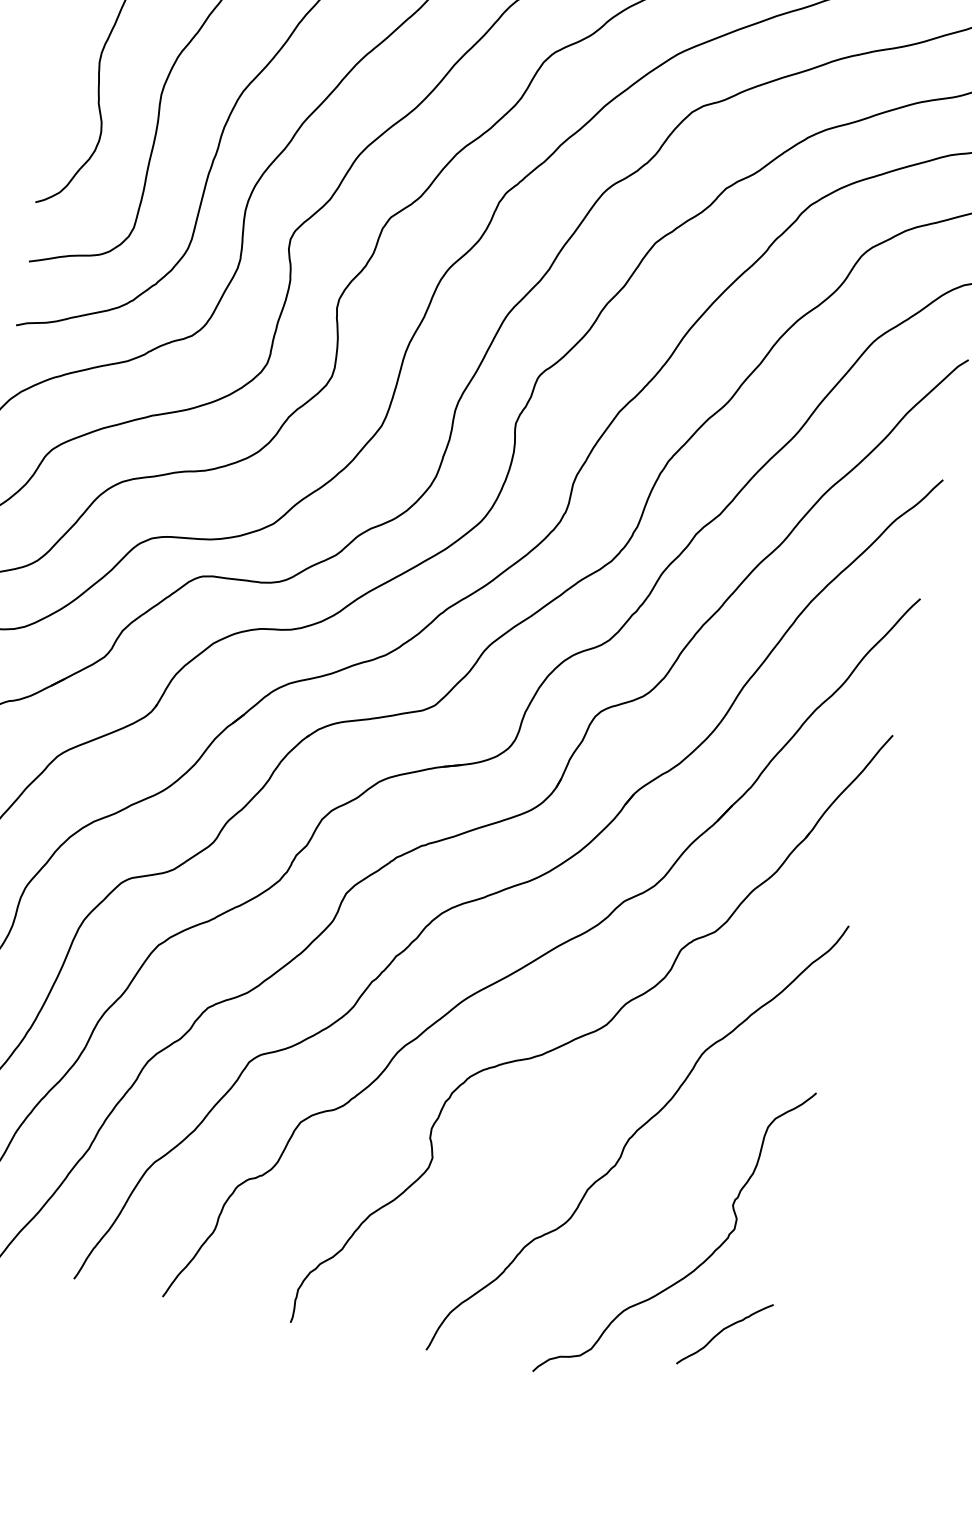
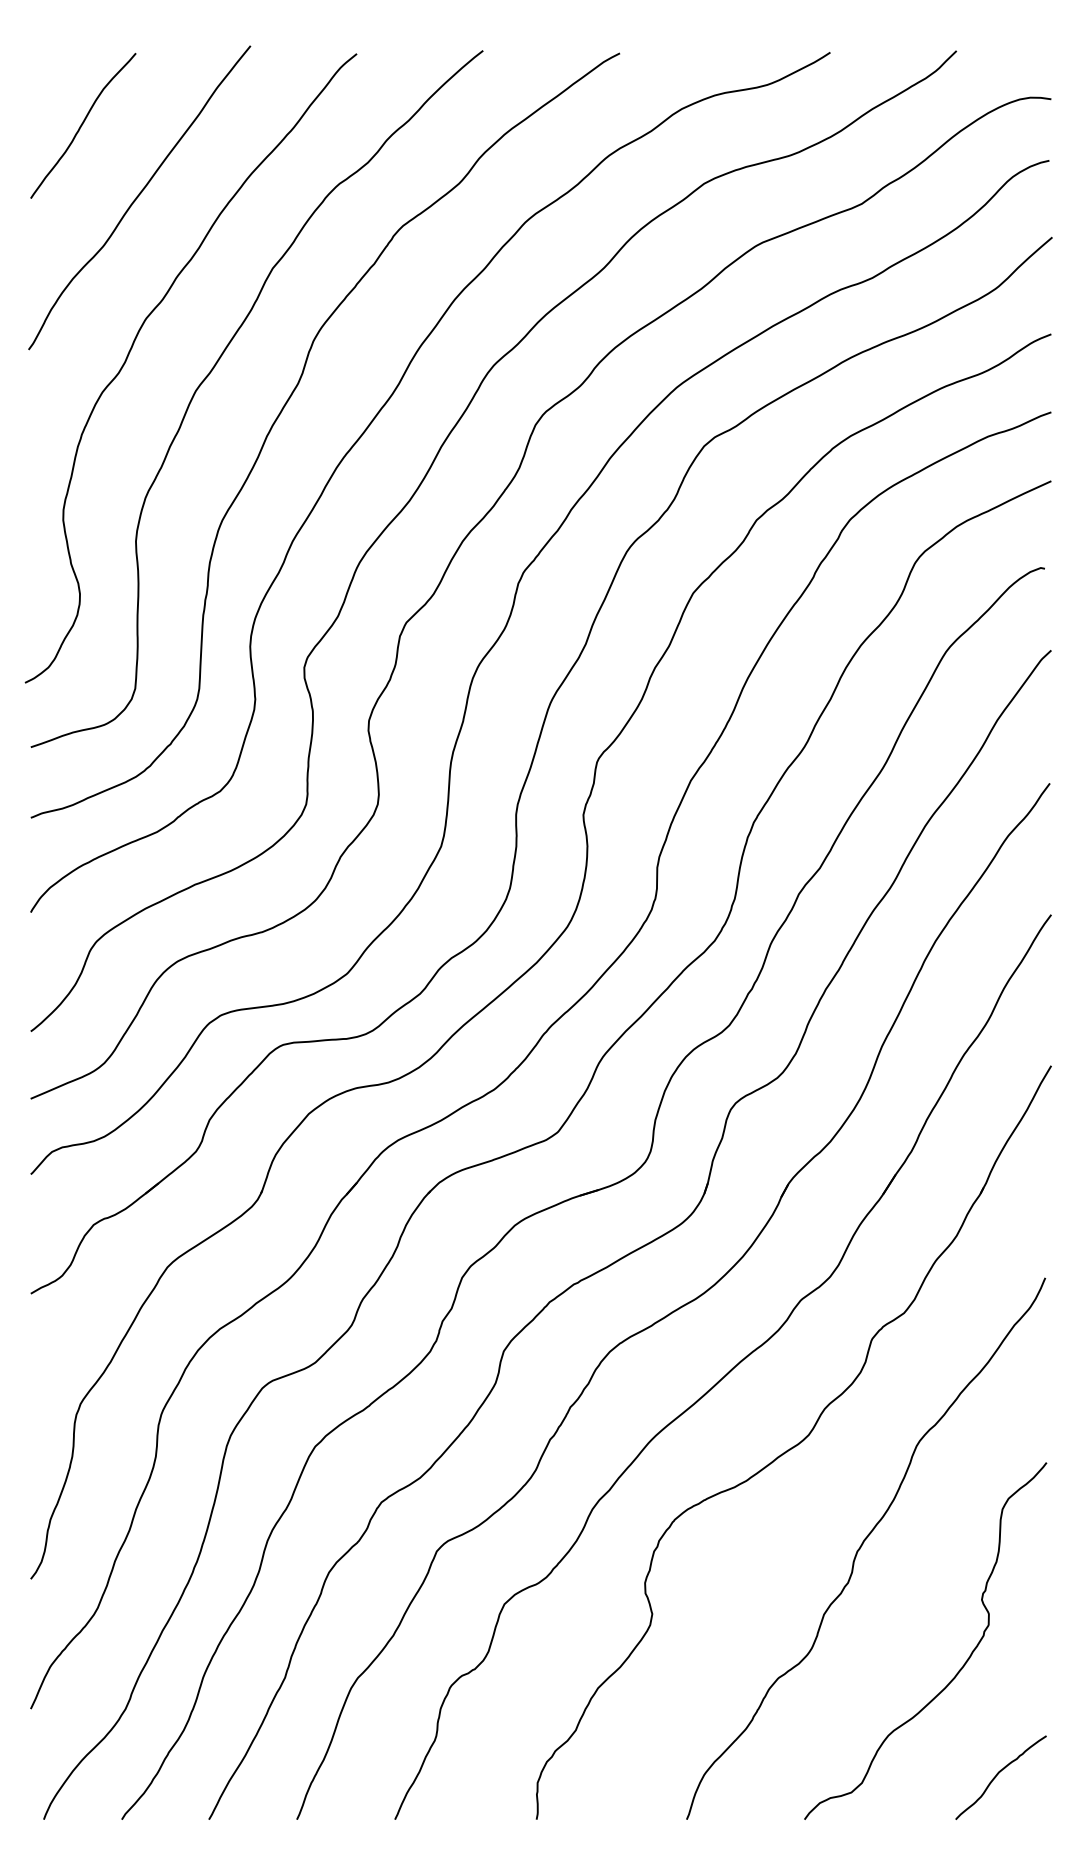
curve: (723, 1330) -> (998, 1774), moved

